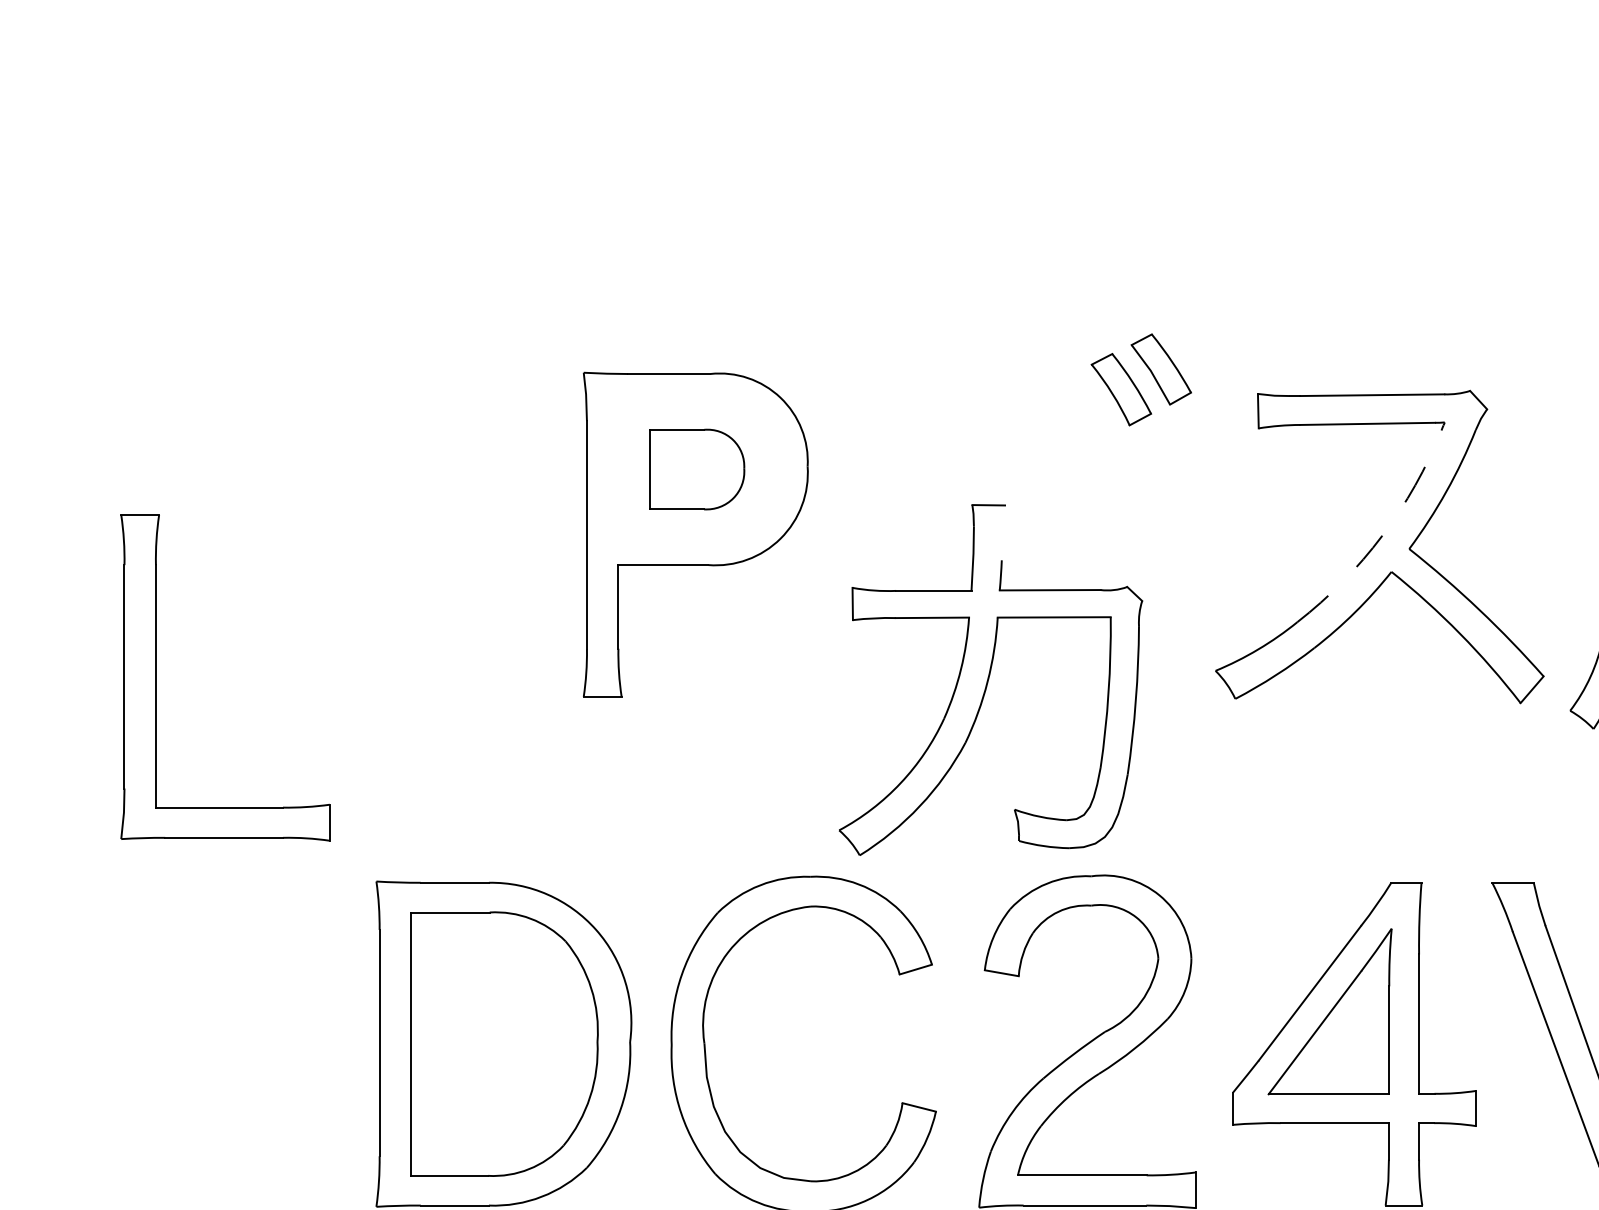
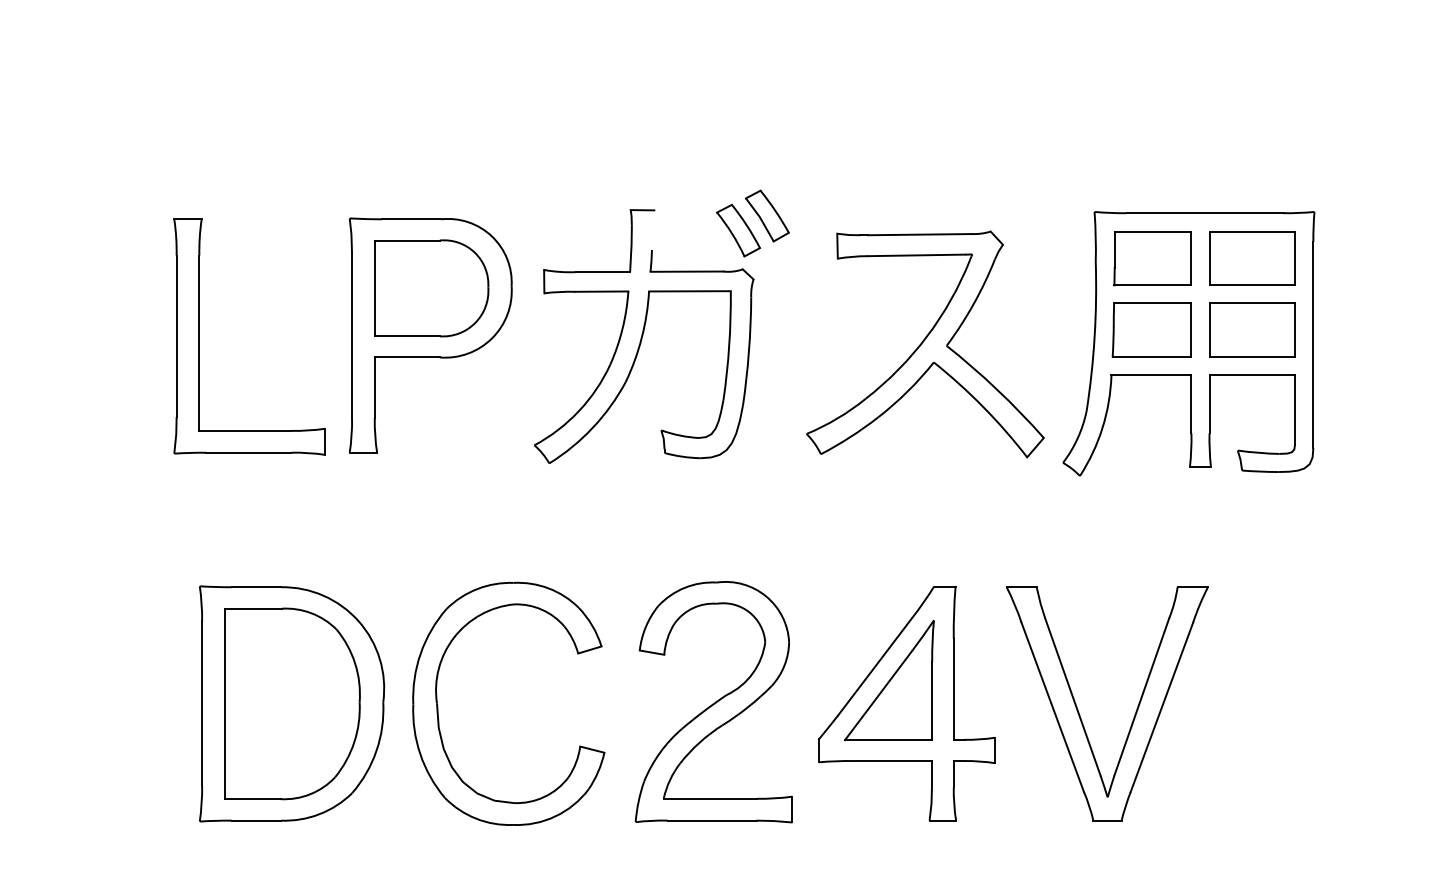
part: (696, 469) -> (431, 288), size x1.67
arc: (1382, 536) -> (927, 336), dashed -> solid
part: (156, 677) -> (199, 336), moved
part: (991, 679) -> (644, 336), moved

